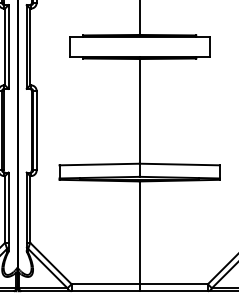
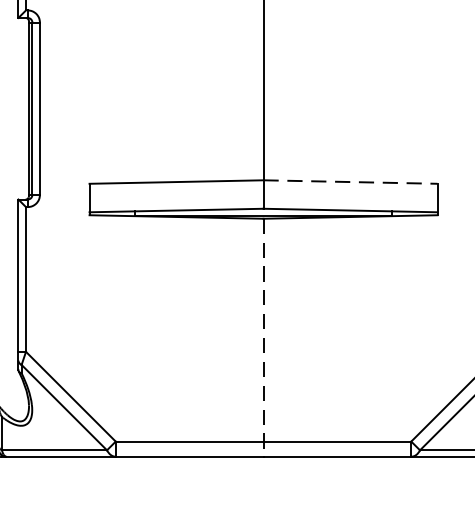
line: (180, 164) -> (351, 181), solid -> dashed
line: (139, 236) -> (262, 338), solid -> dashed

